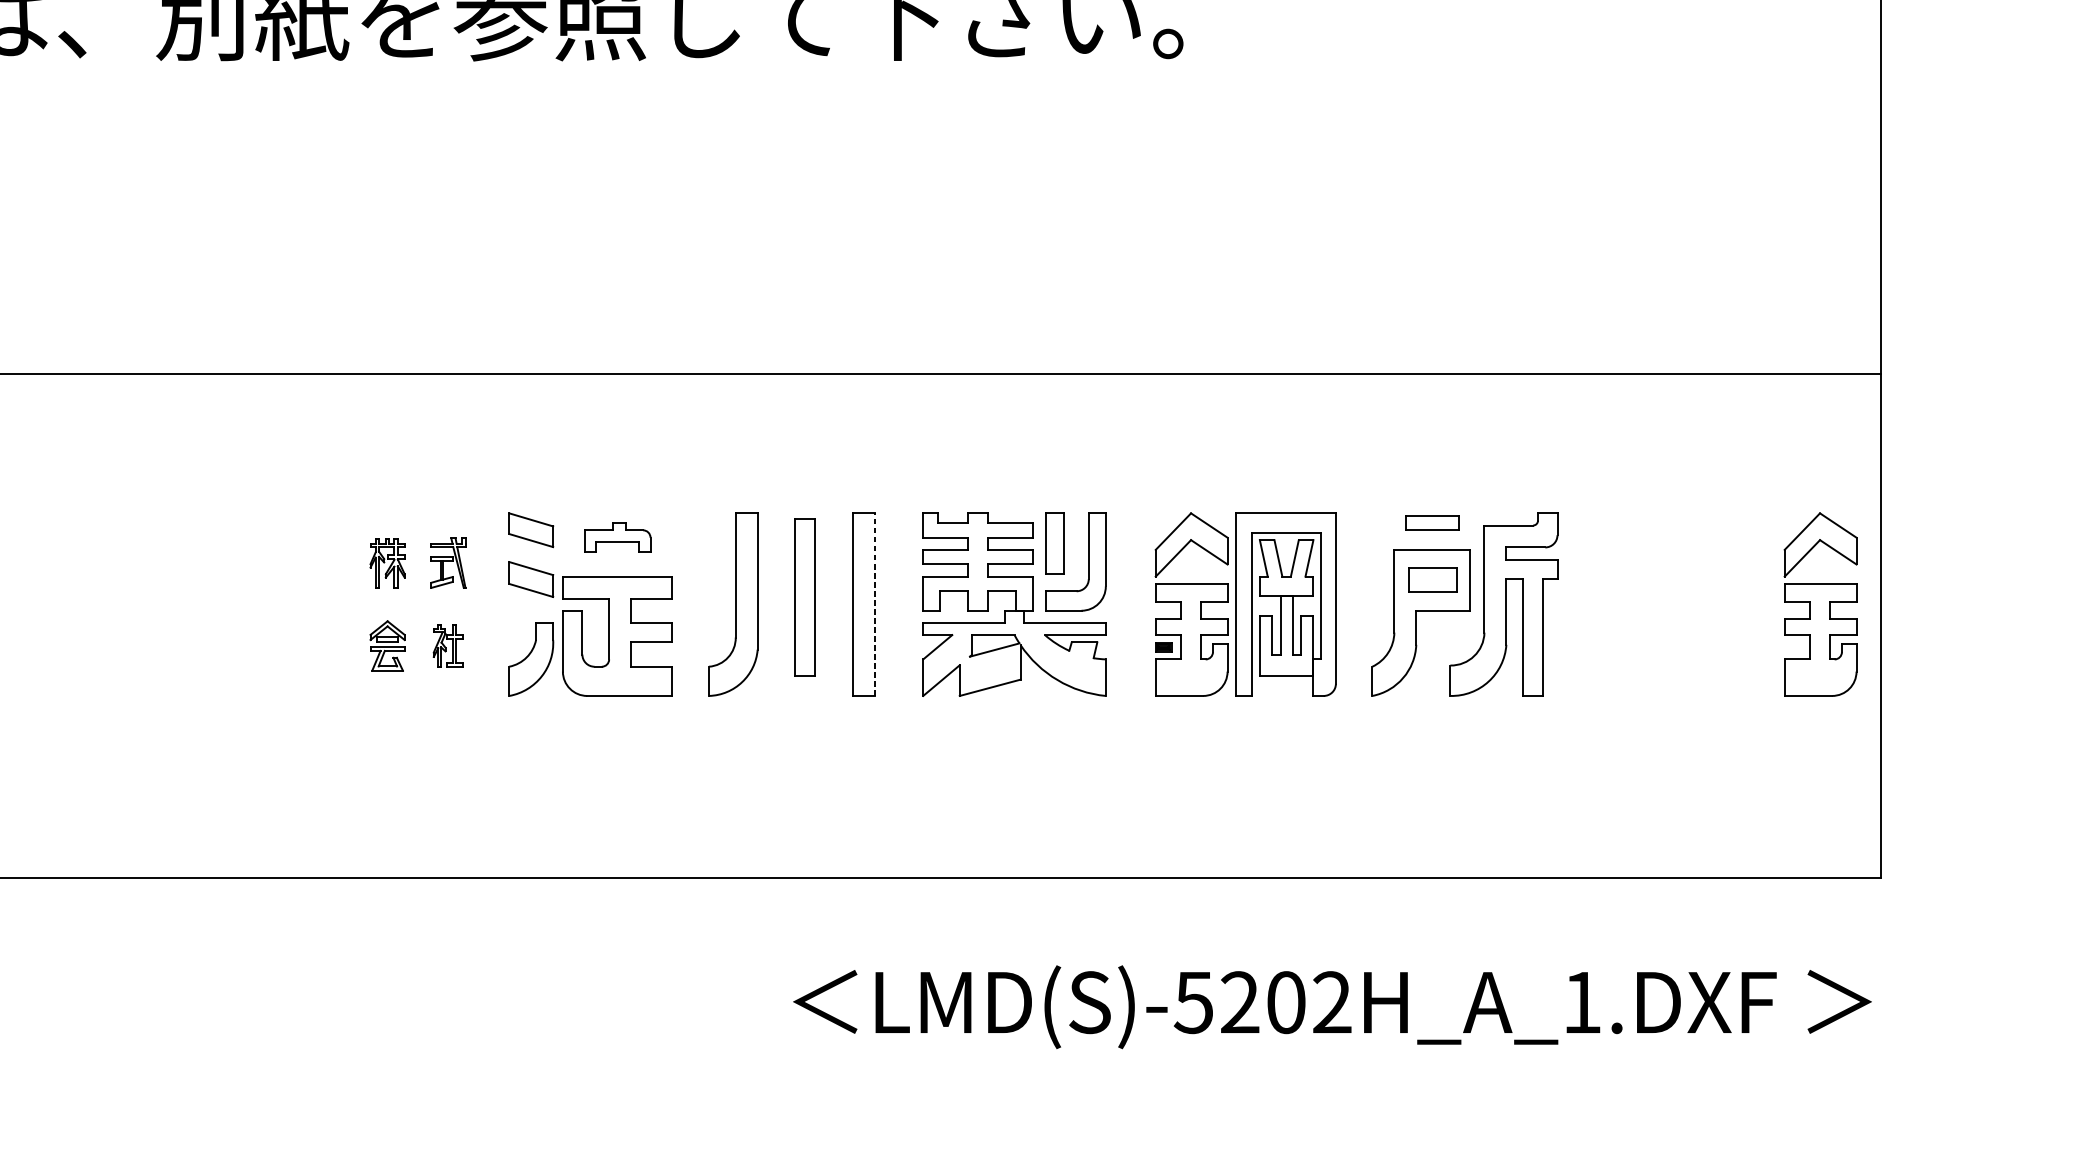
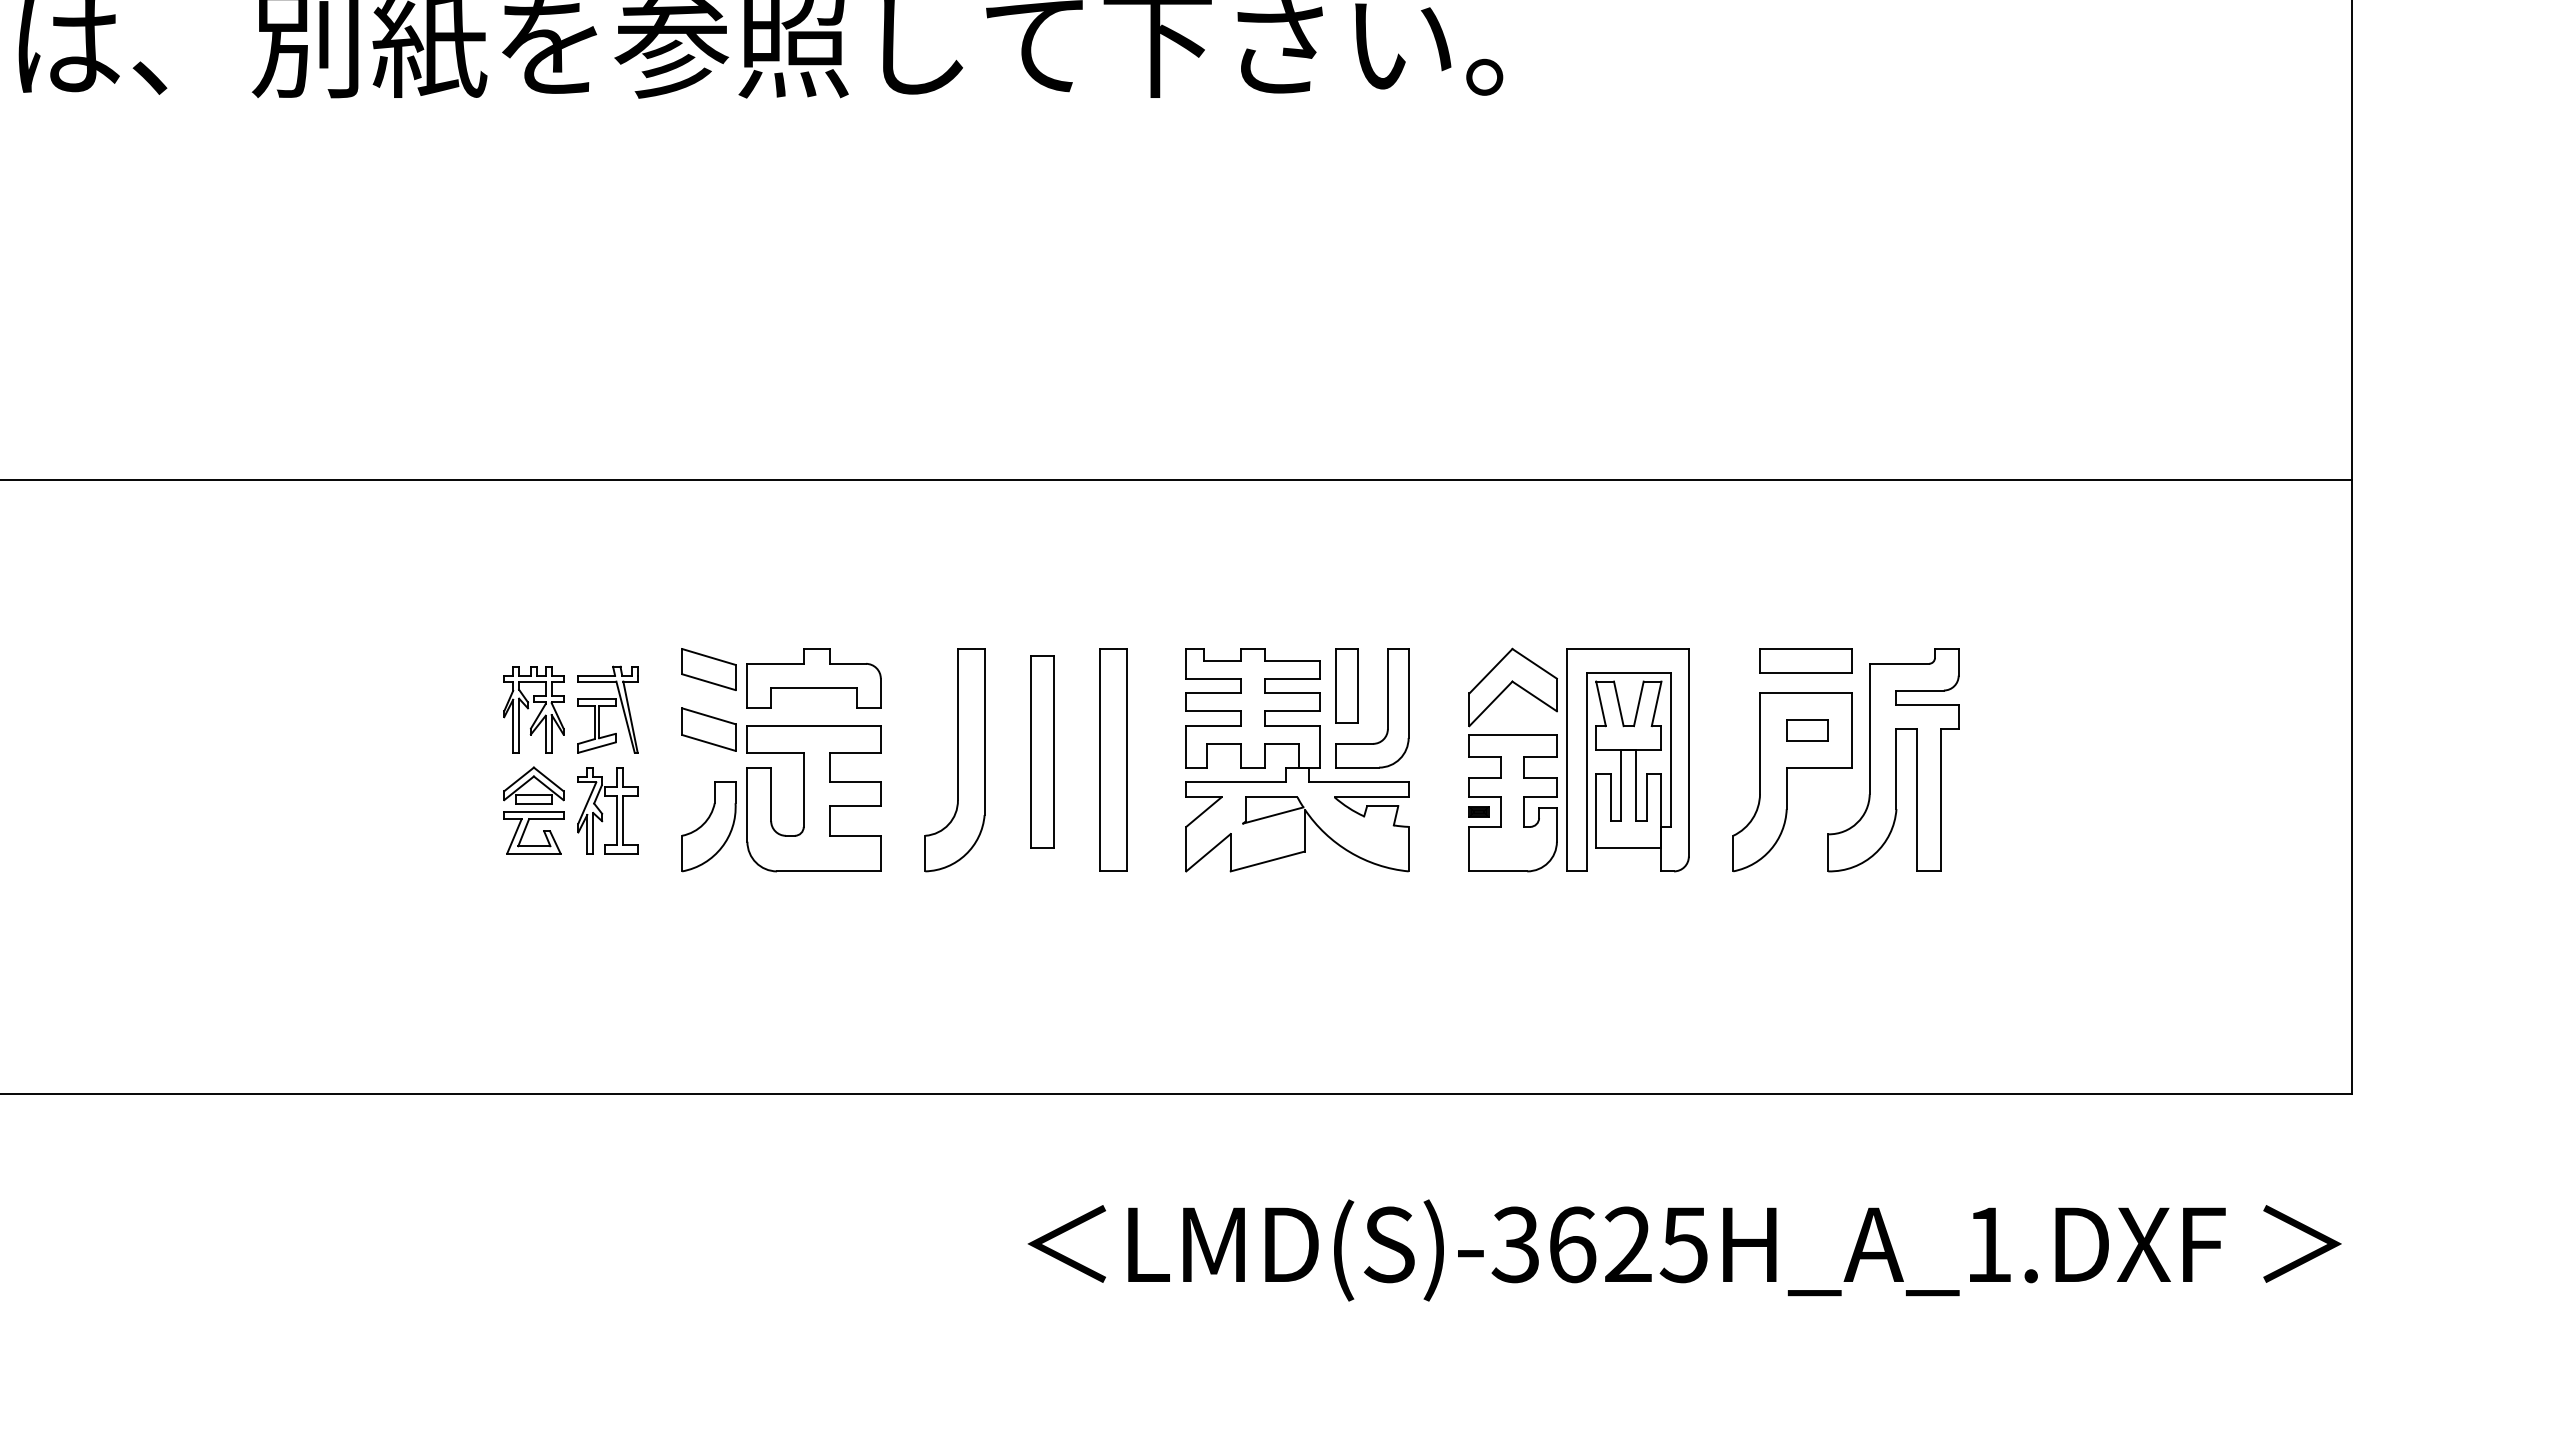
part: (1431, 522) -> (1805, 660), size x1.43
part: (617, 537) -> (813, 678), size x1.67
part: (387, 563) -> (533, 709), size x1.43
part: (448, 563) -> (607, 709), size x1.43
part: (1433, 580) -> (1807, 730), size x0.71
line: (874, 604) -> (1126, 759), dashed -> solid
part: (1820, 604) -> (2278, 759), removed
part: (387, 645) -> (533, 810), size x1.43
part: (448, 645) -> (607, 810), size x1.67
text: (1262, 1002) -> (1599, 1244), LMD(S)-5202H_A_1.DXF -> LMD(S)-3625H_A_1.DXF

